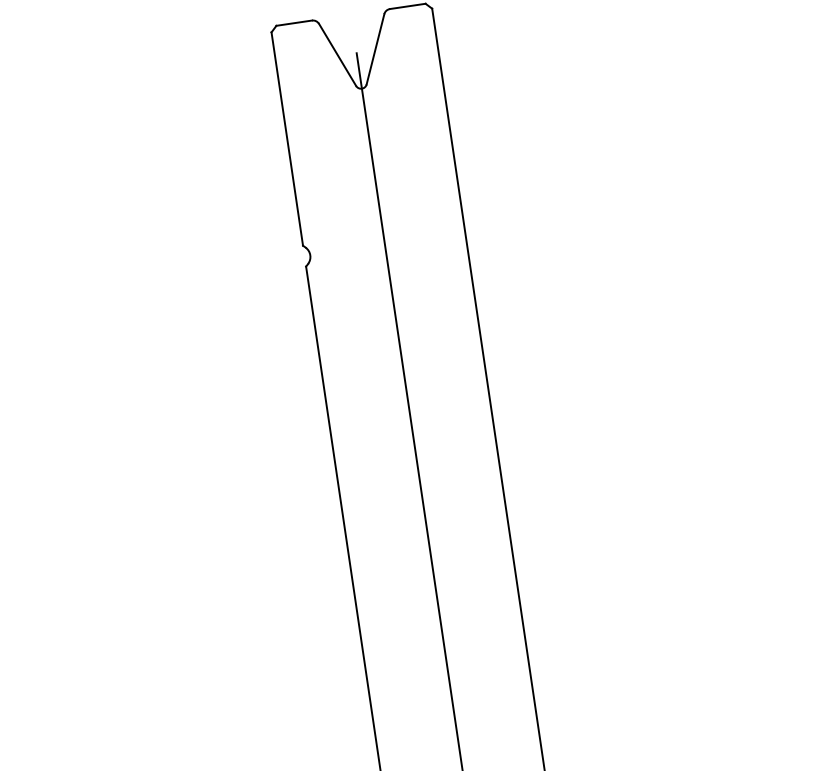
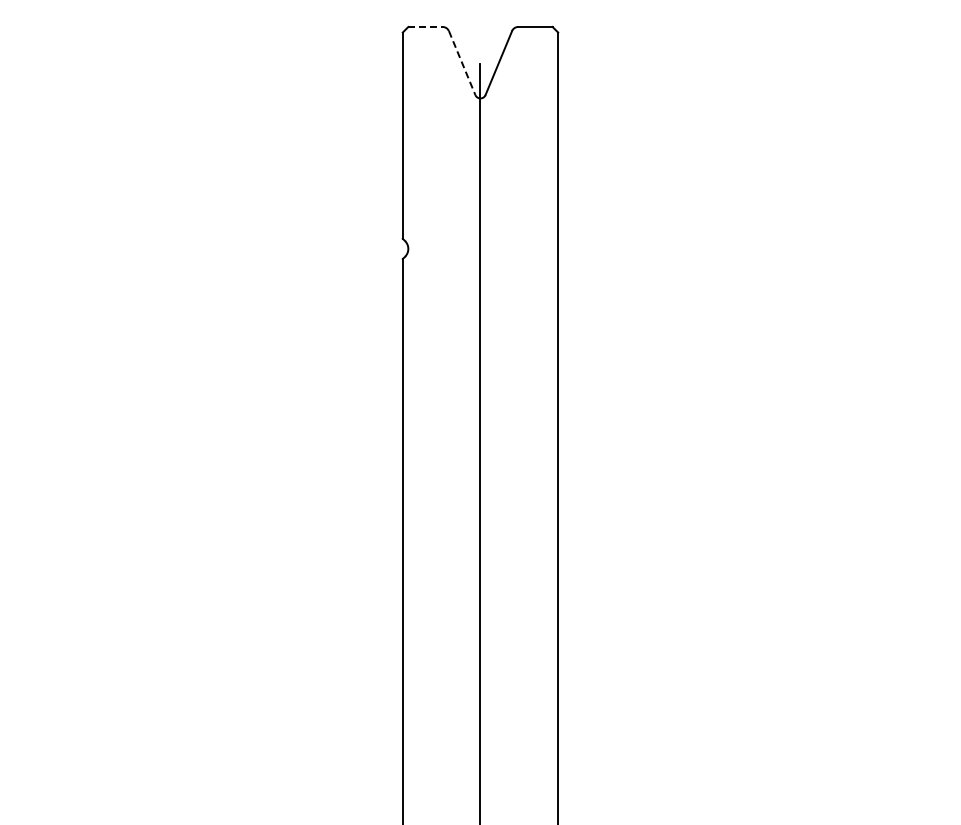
line: (295, 22) -> (426, 26), solid -> dashed
line: (337, 55) -> (462, 63), solid -> dashed

